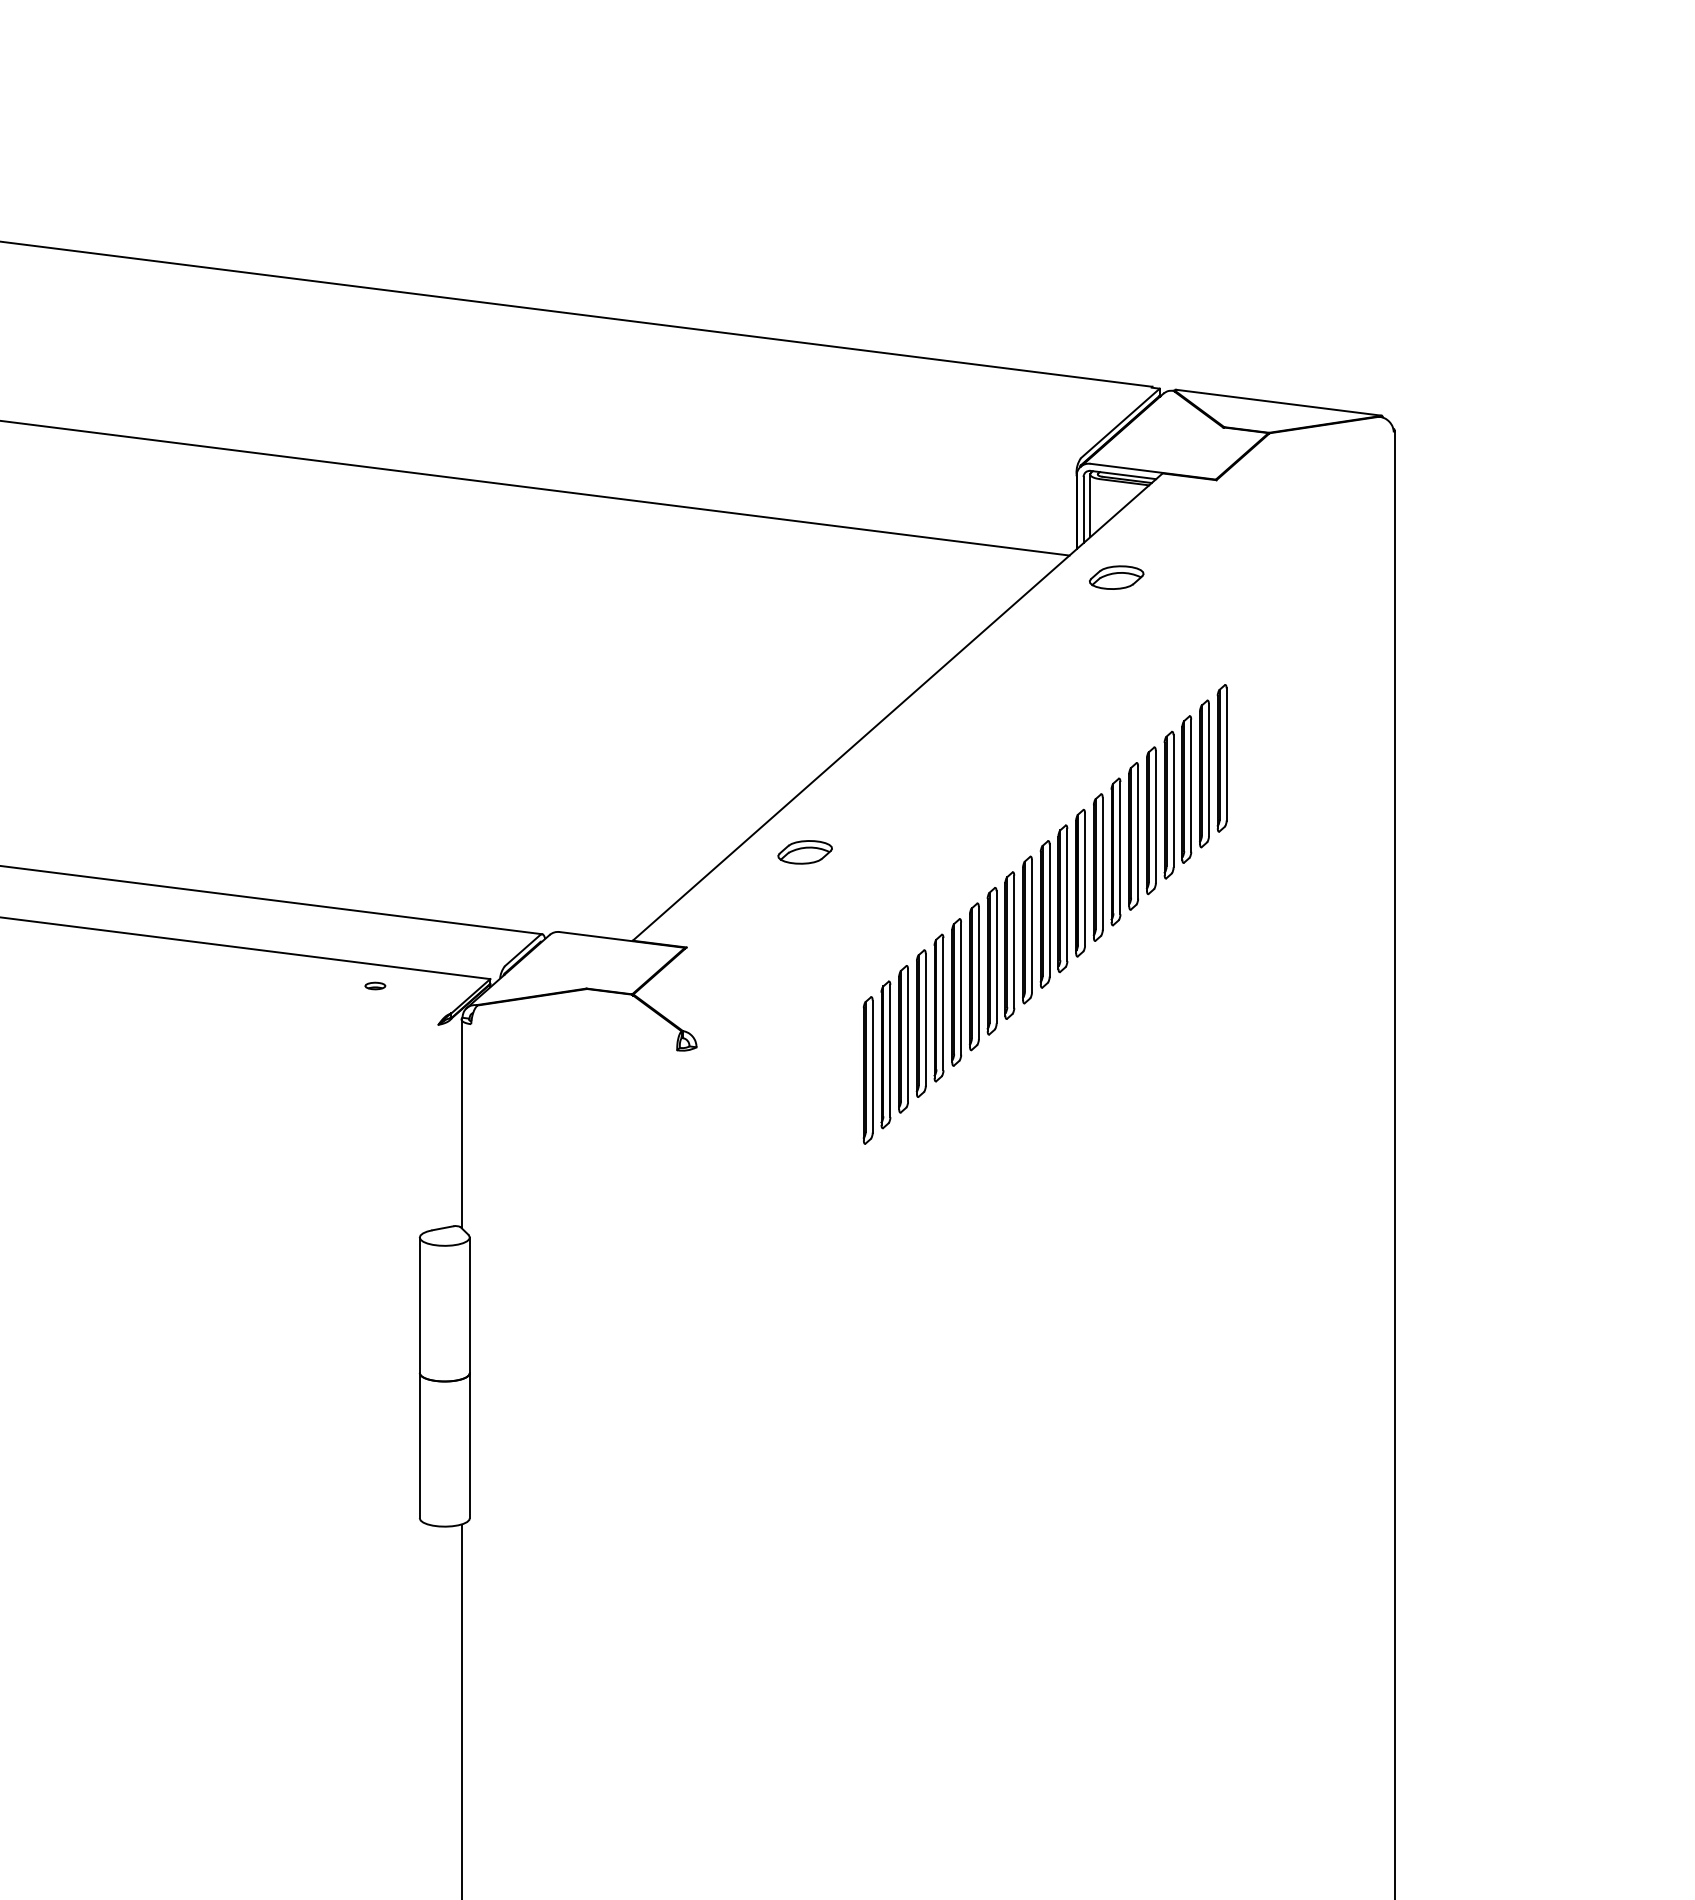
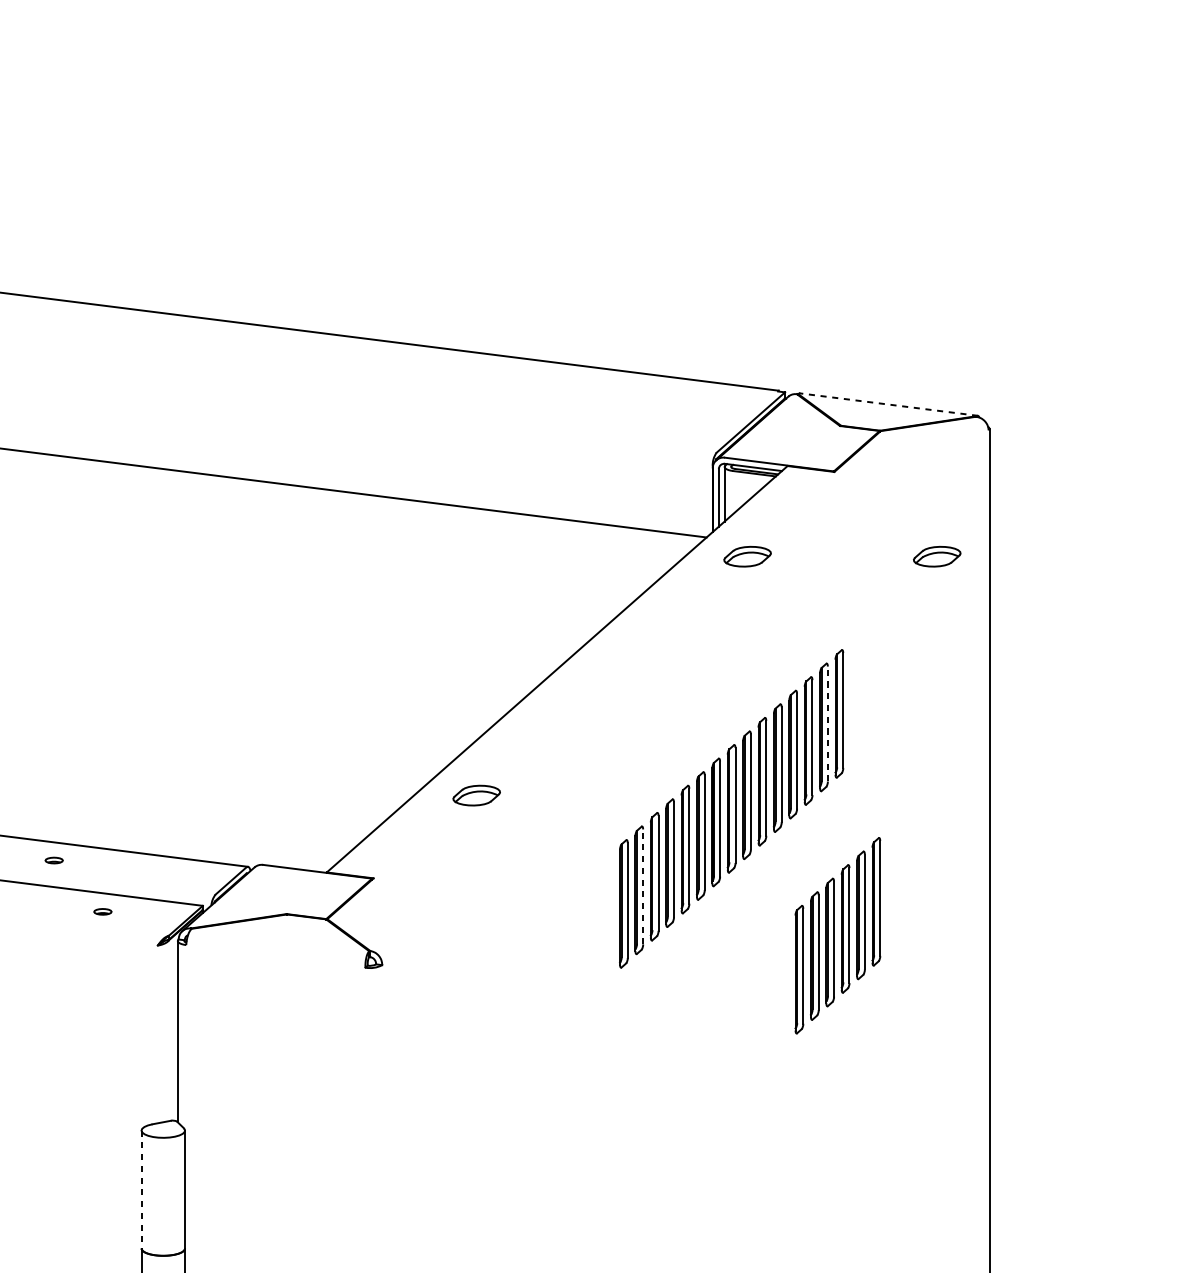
line: (1278, 402) -> (888, 404), solid -> dashed
part: (1334, 577) -> (937, 556), added
line: (1208, 769) -> (827, 723), solid -> dashed
part: (319, 926) -> (54, 860), added
line: (996, 956) -> (643, 886), solid -> dashed
part: (912, 1031) -> (837, 935), moved
line: (419, 1305) -> (141, 1189), solid -> dashed

